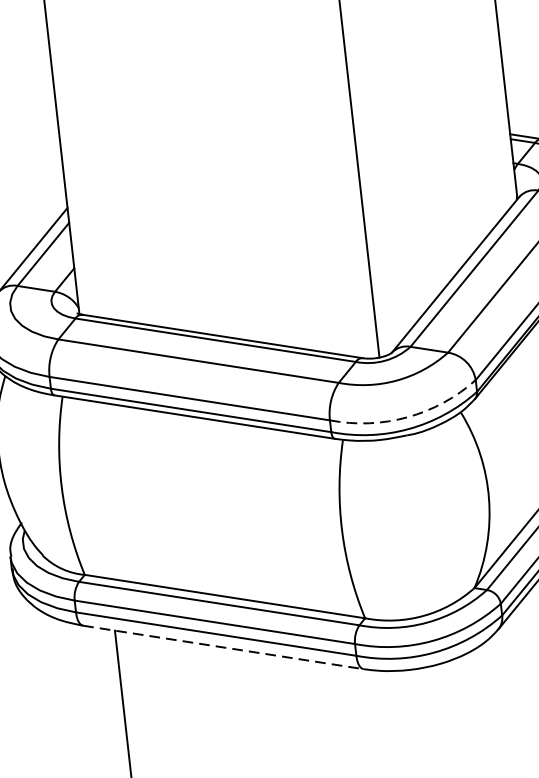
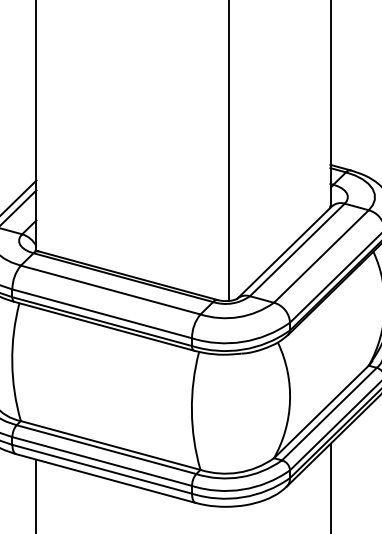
arc: (406, 416) -> (242, 341), dashed -> solid
line: (224, 647) -> (106, 478), dashed -> solid

